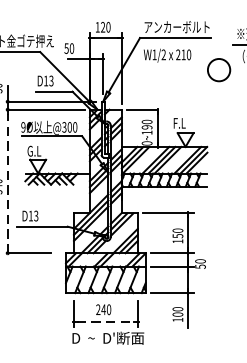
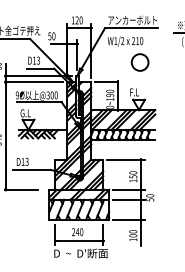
circle: (218, 70) -> (139, 62), moved
line: (7, 182) -> (5, 136), dashed -> solid
line: (106, 322) -> (79, 241), dashed -> solid

